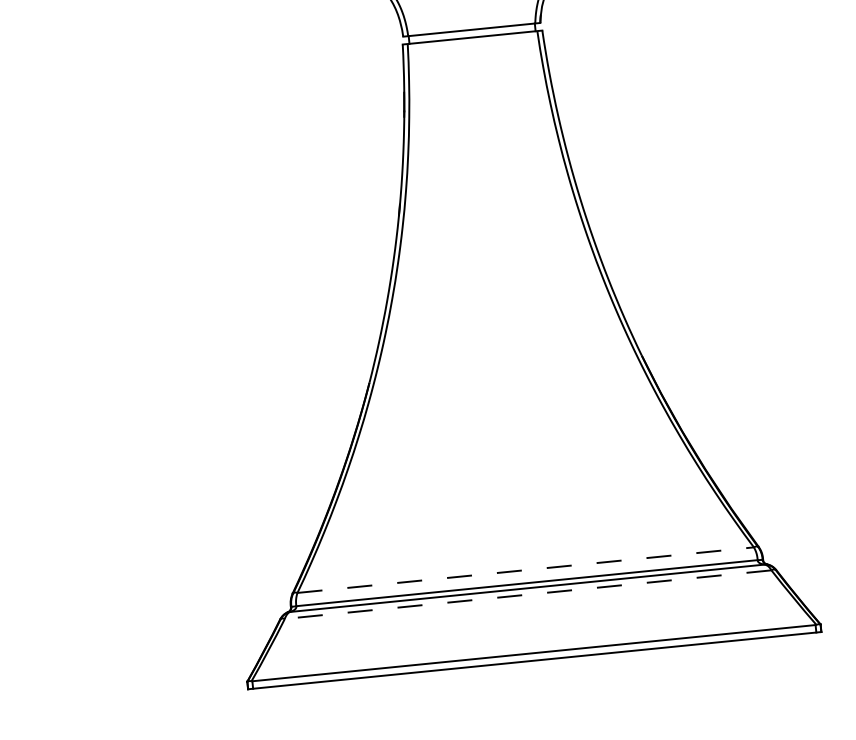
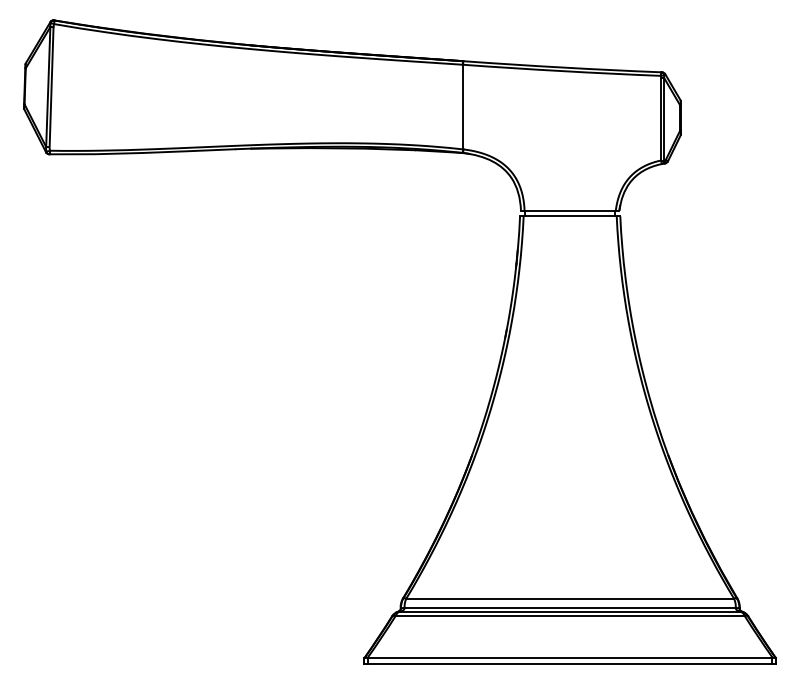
line: (526, 569) -> (570, 598), dashed -> solid
line: (528, 594) -> (570, 616), dashed -> solid

